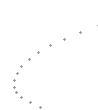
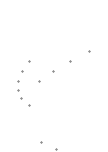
part: (17, 81) -> (23, 82), moved

